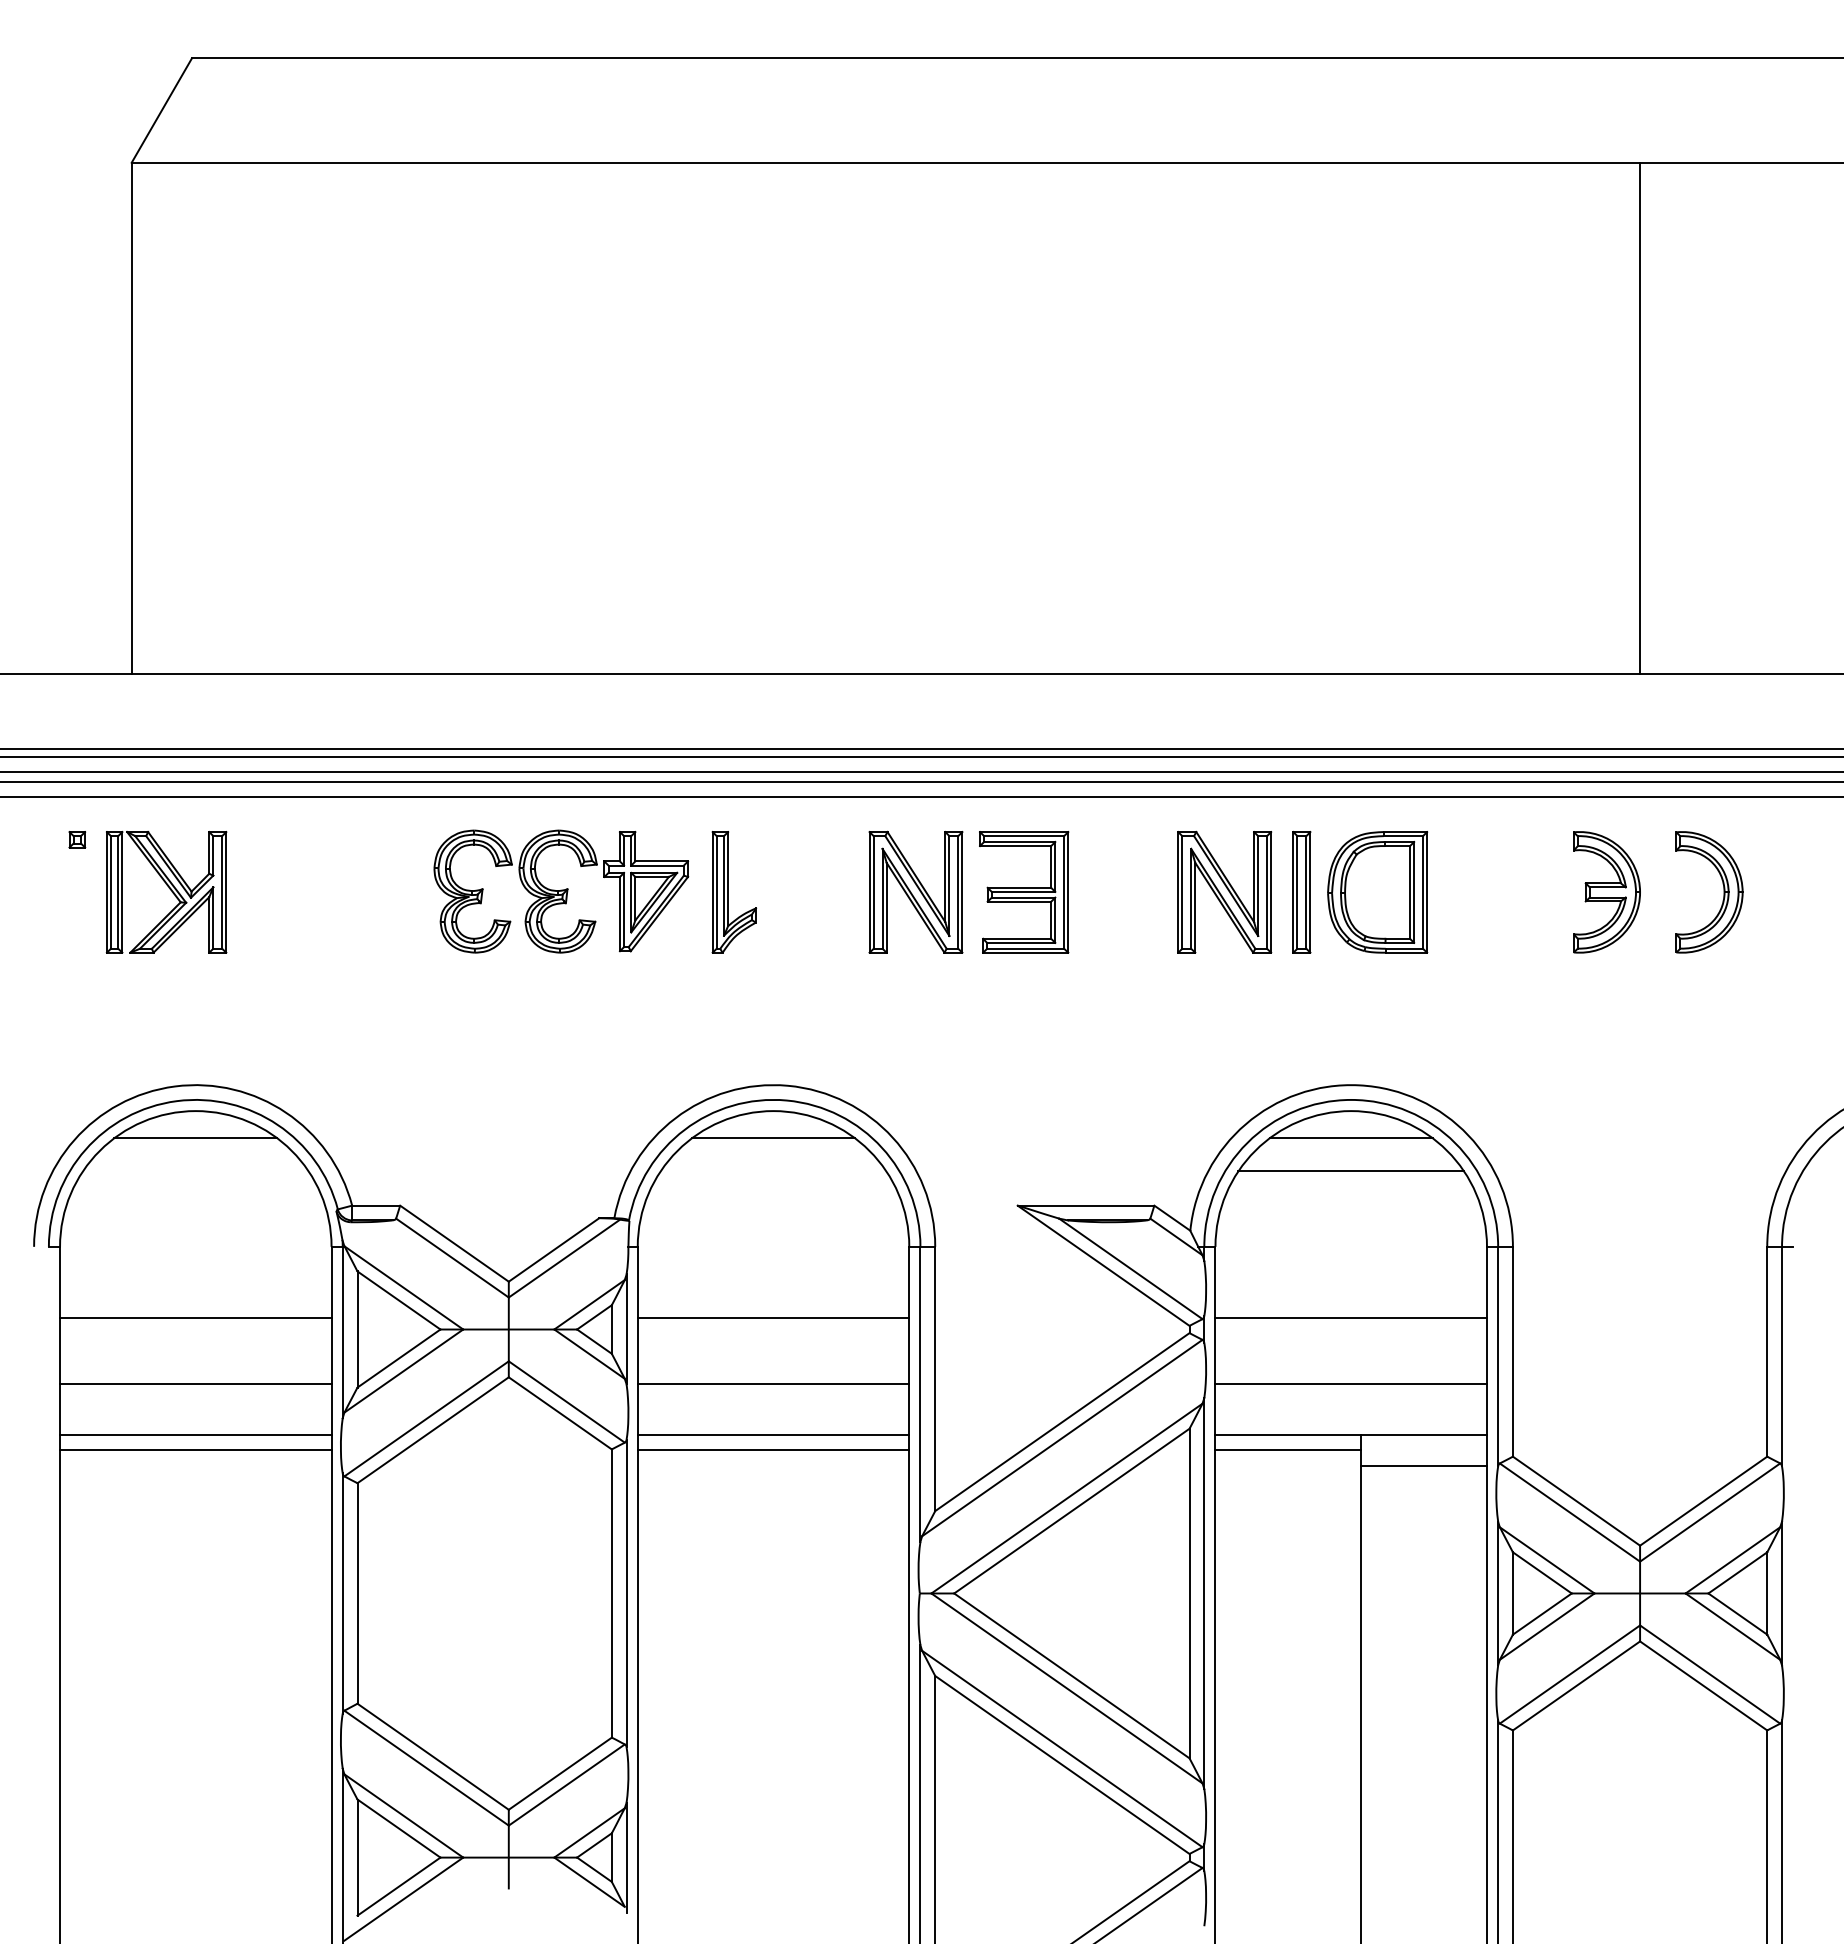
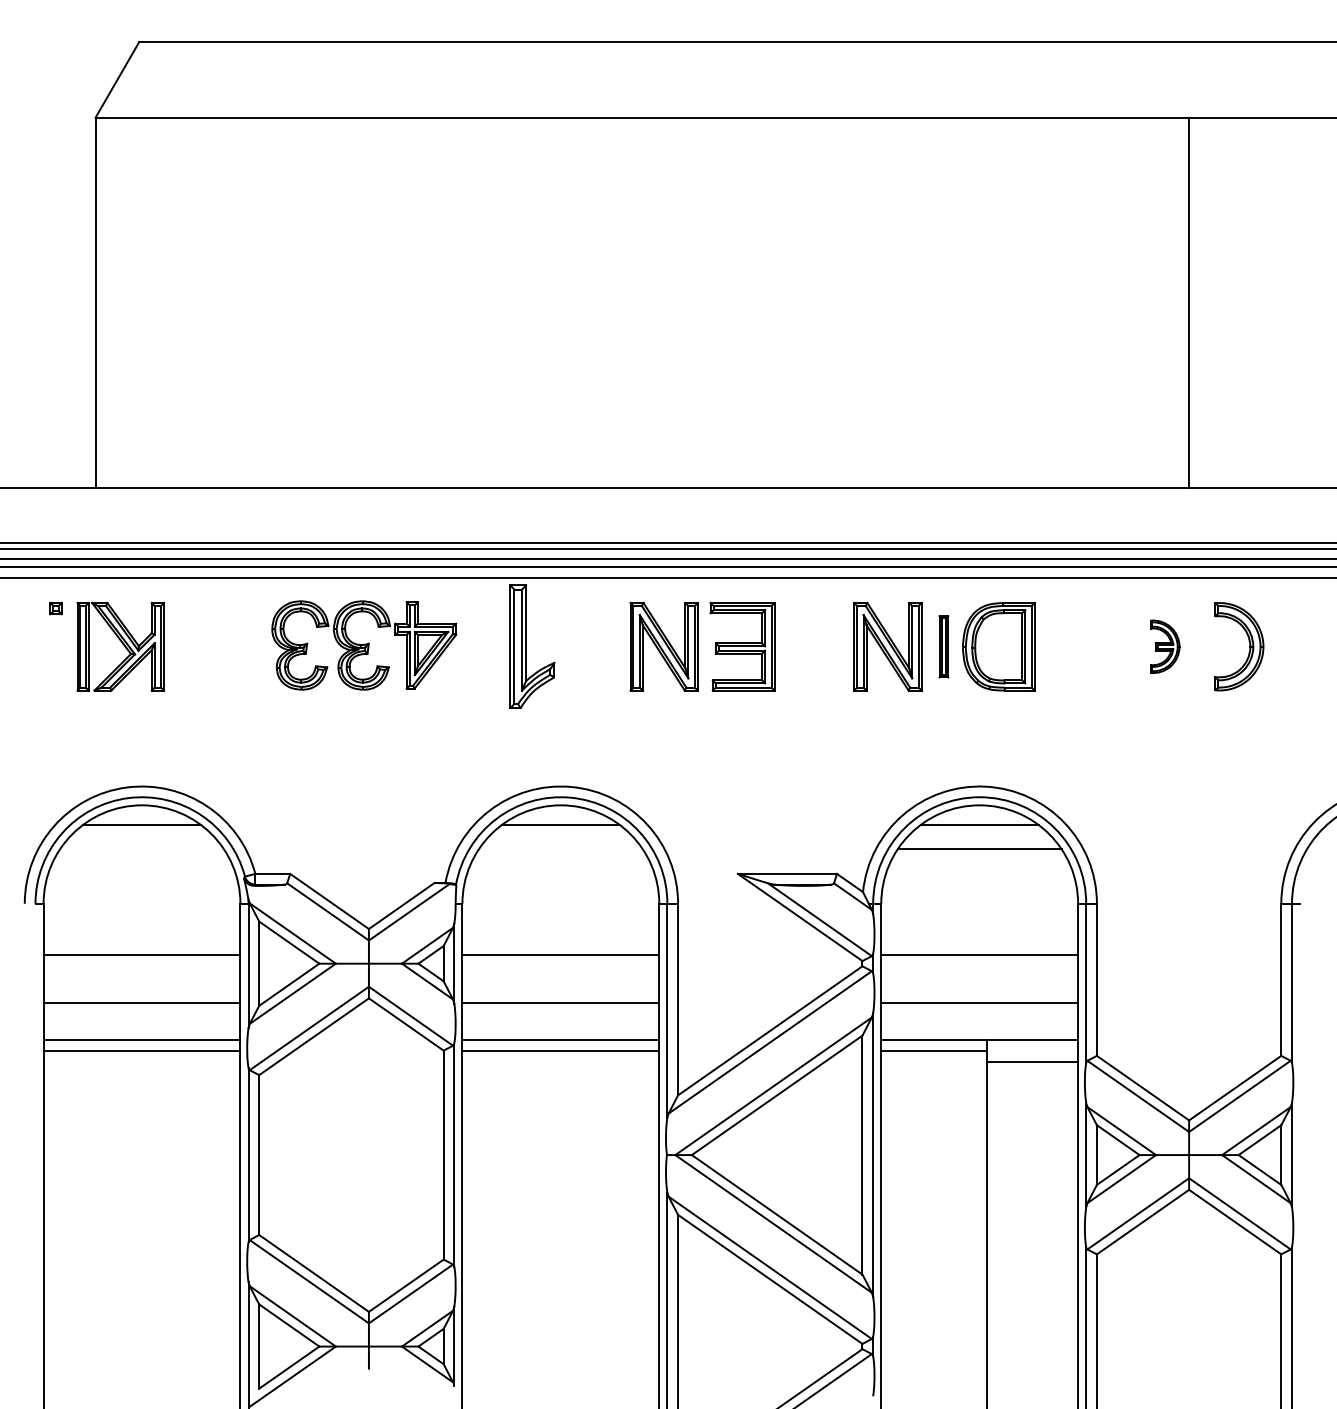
part: (561, 891) -> (364, 645), moved
part: (734, 892) -> (532, 646), size x1.4
part: (1301, 892) -> (943, 646), size x0.7
part: (1606, 892) -> (1164, 646), size x0.6

